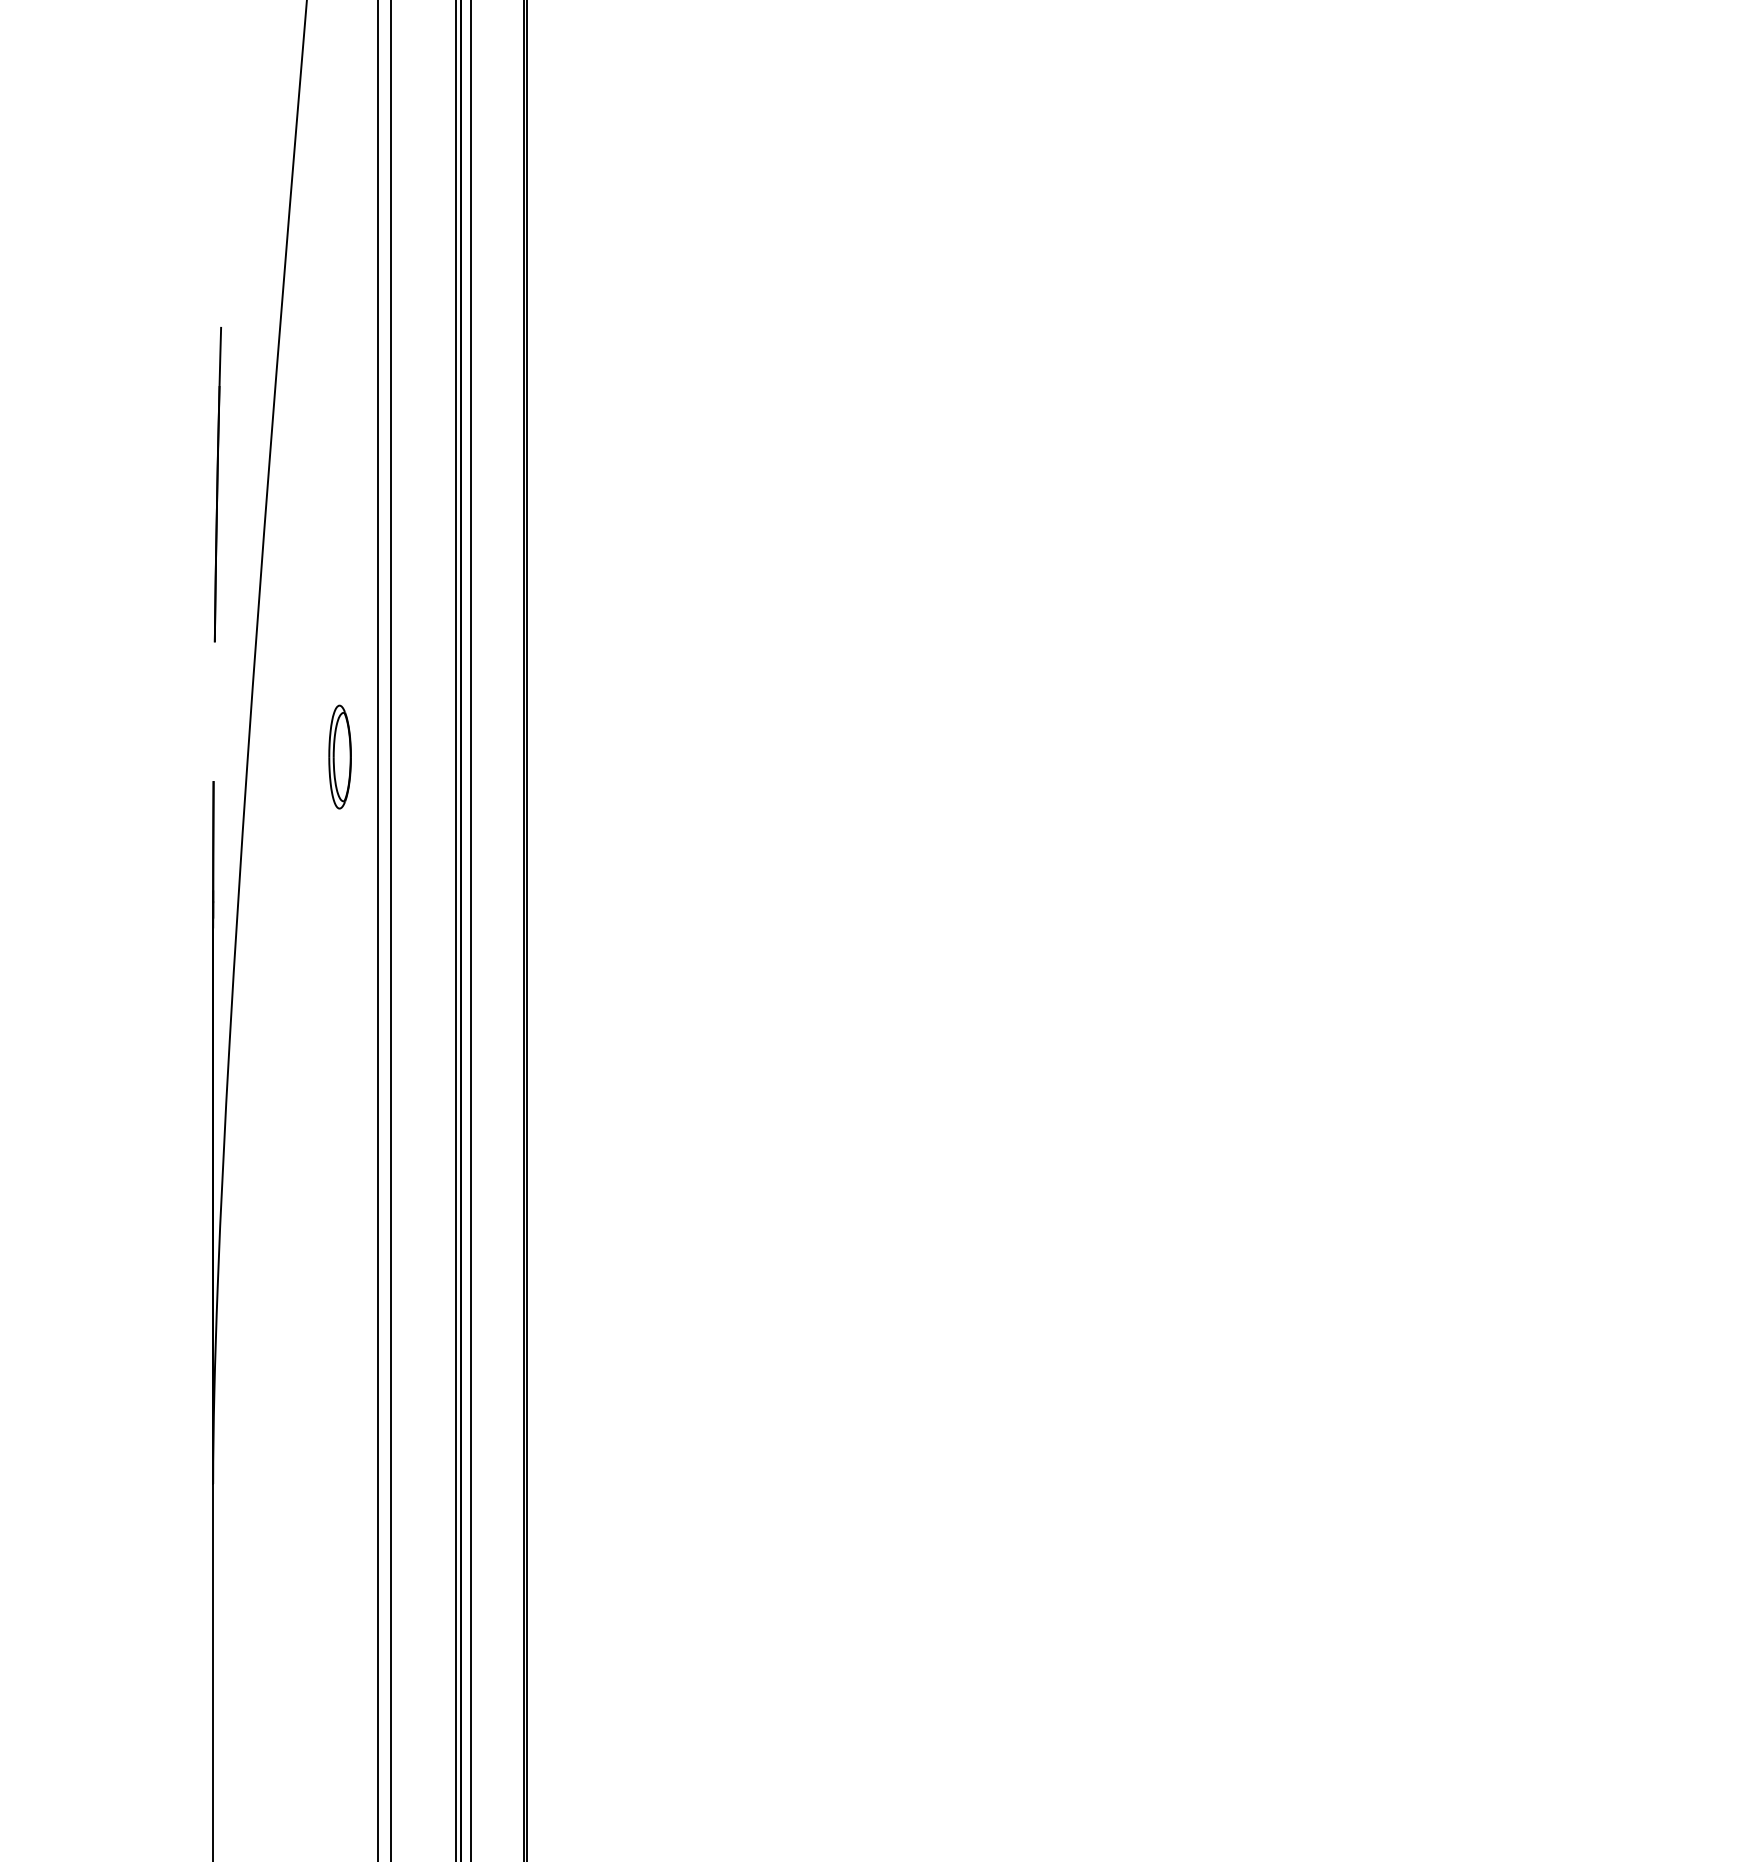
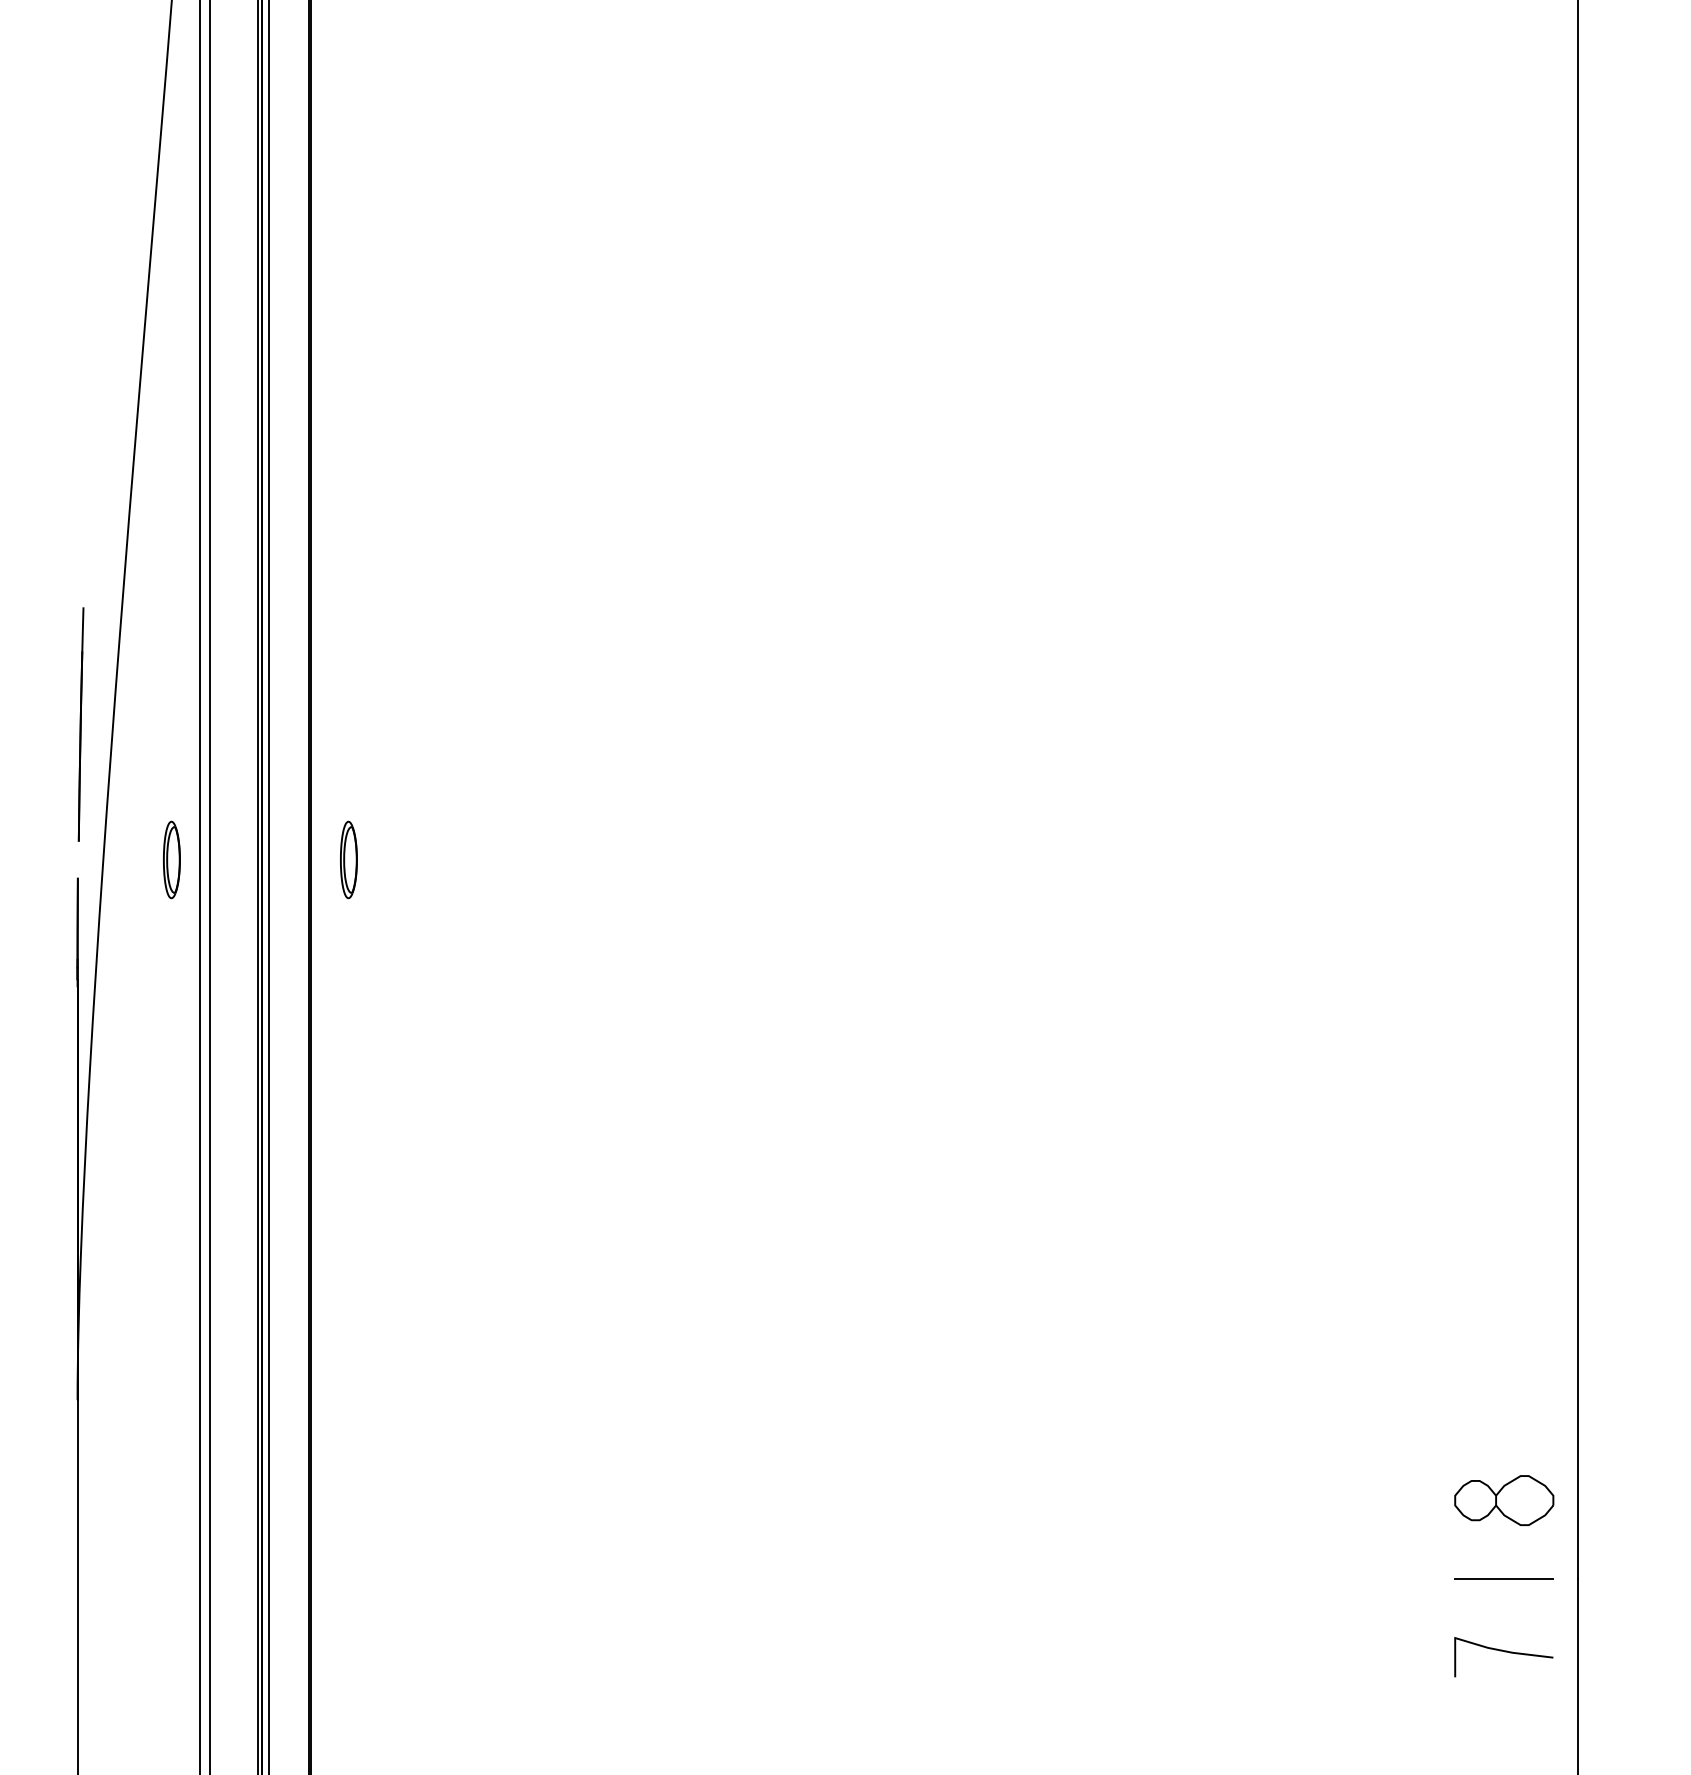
line: (217, 484) -> (80, 724), moved
part: (577, 756) -> (348, 859), added

